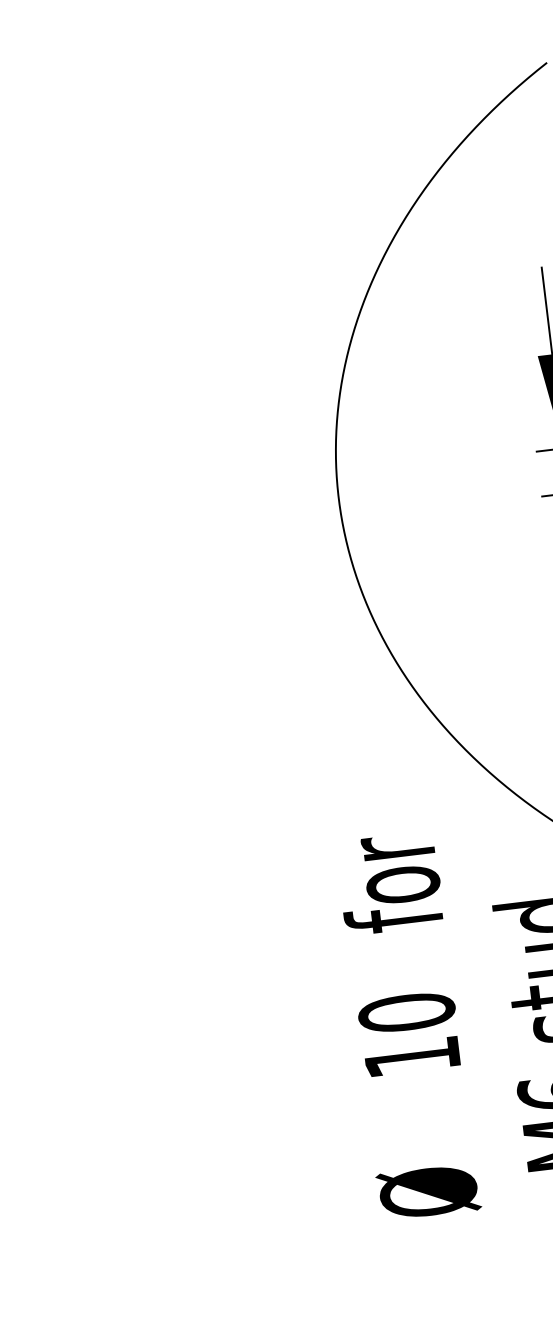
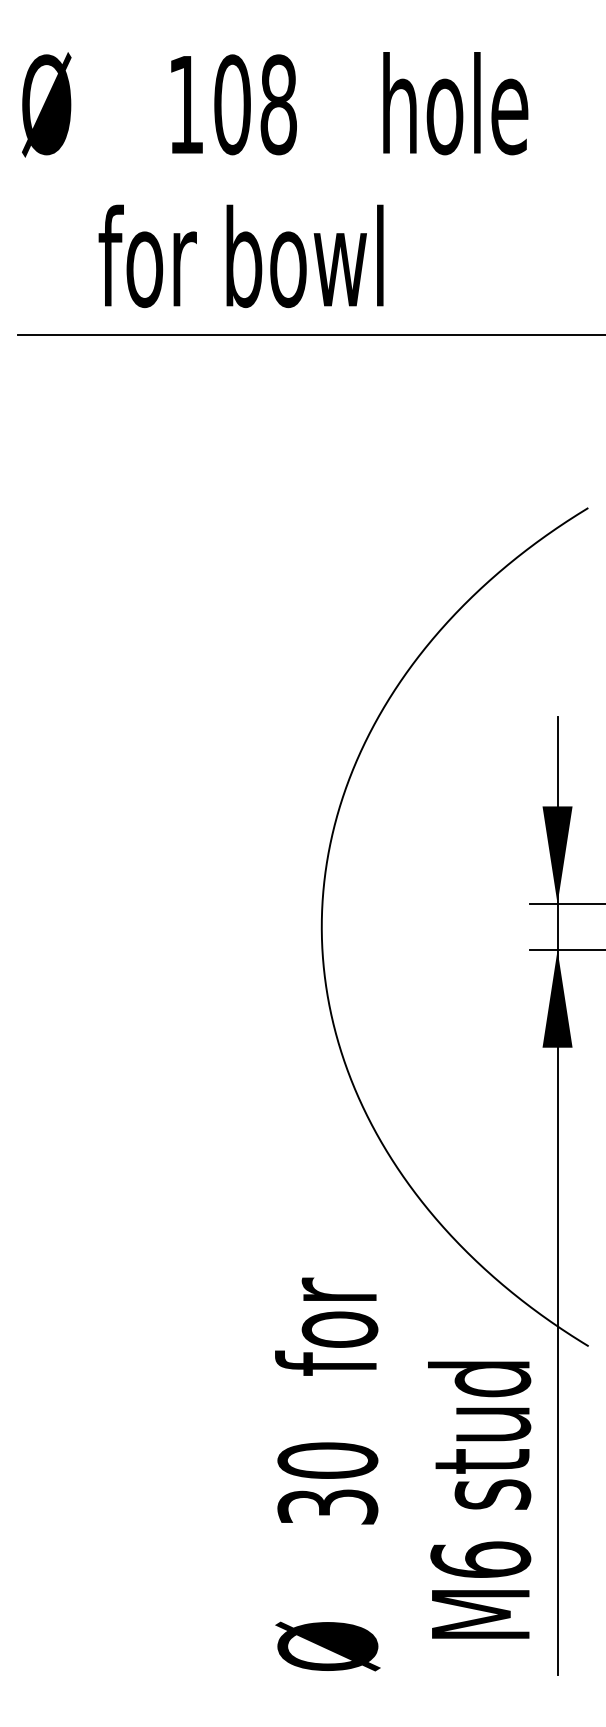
text: (411, 1056) -> (327, 1506), 10 -> 30

